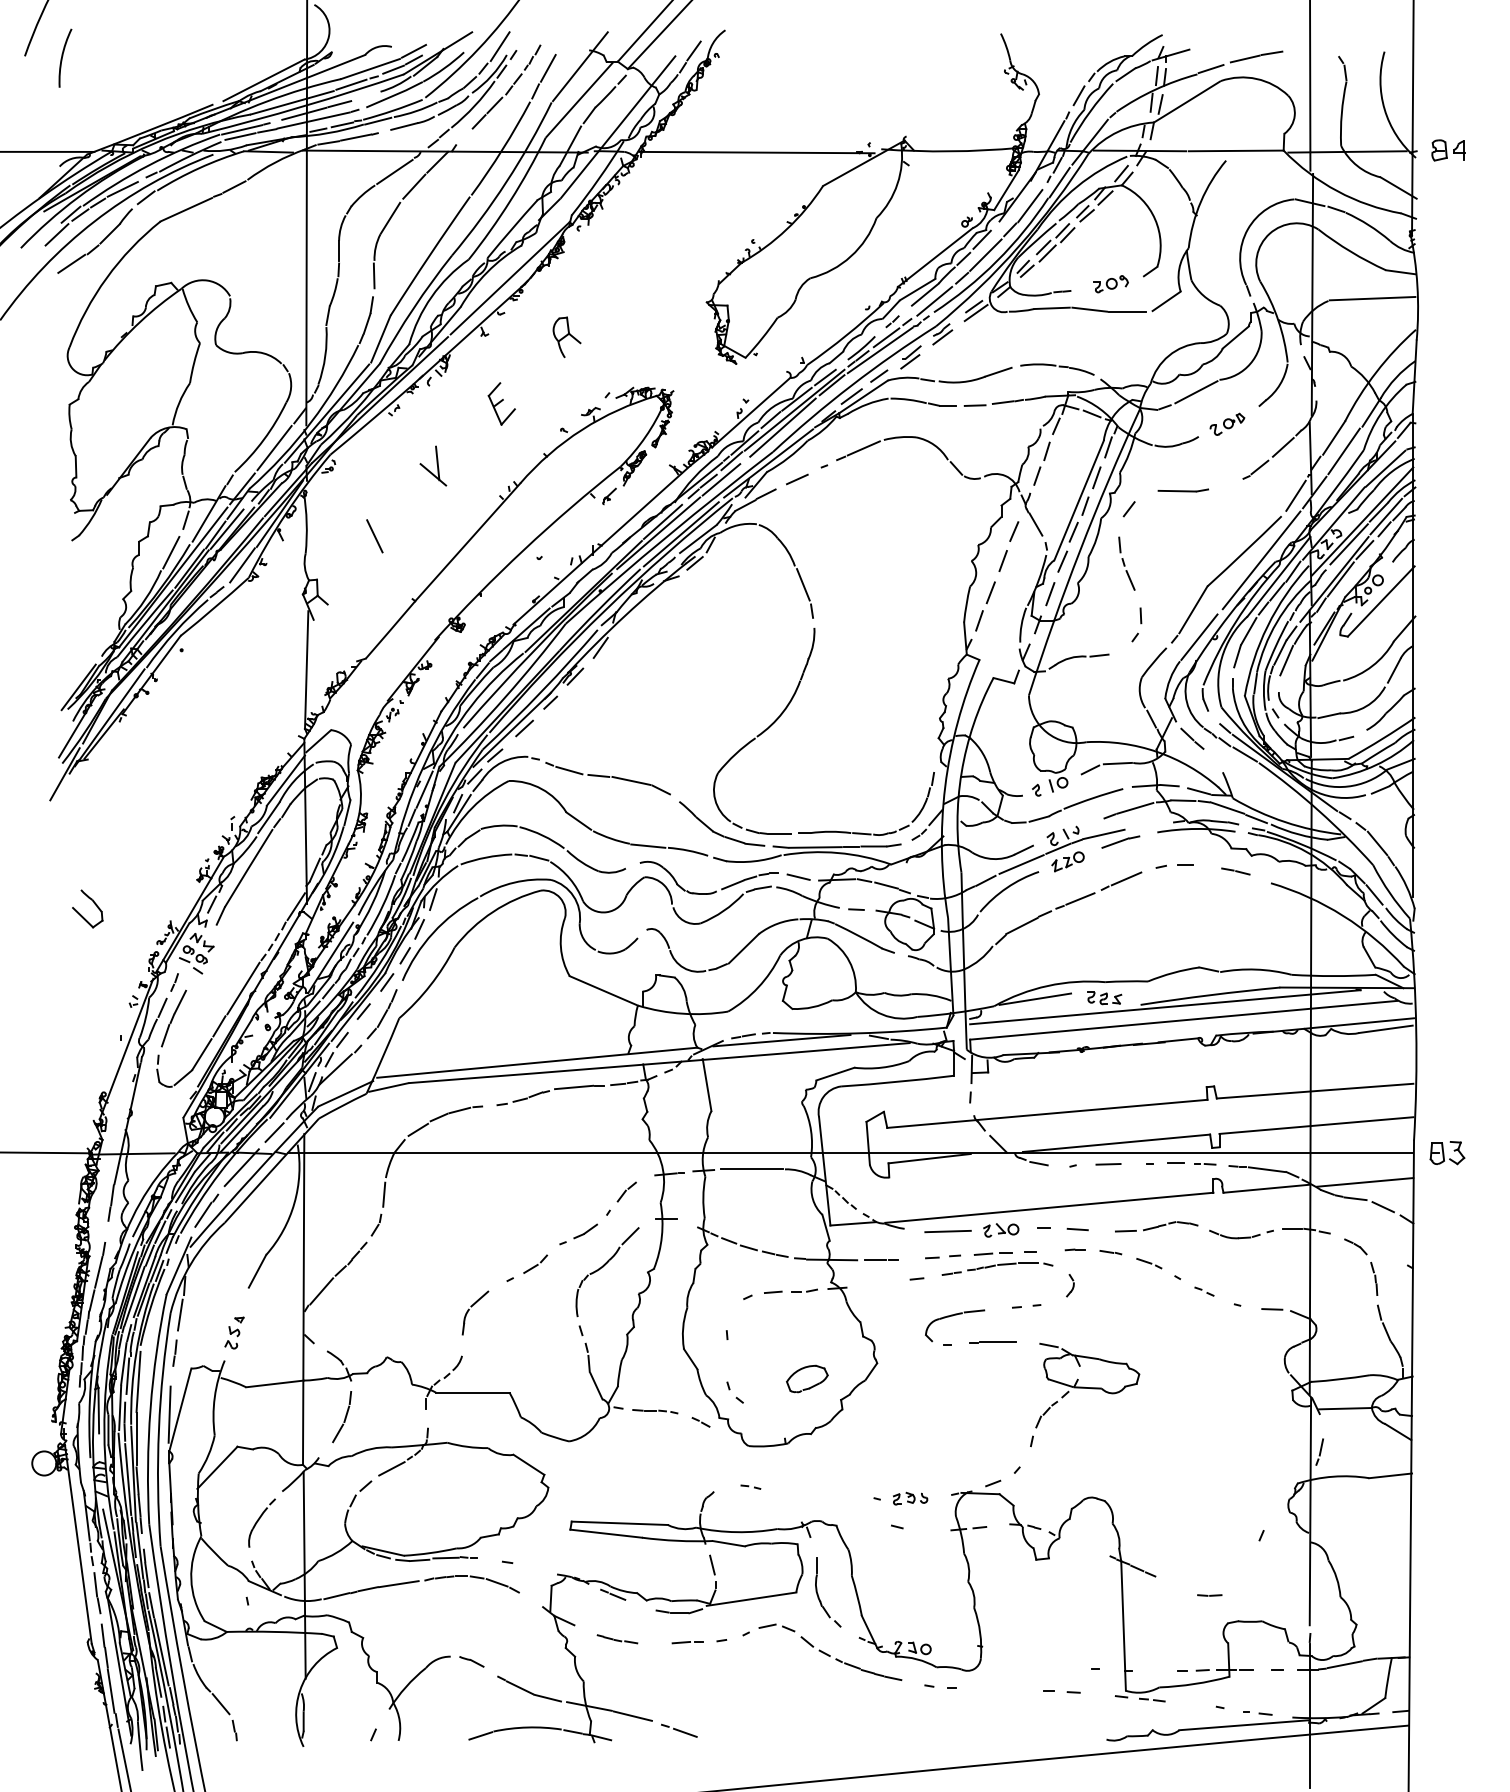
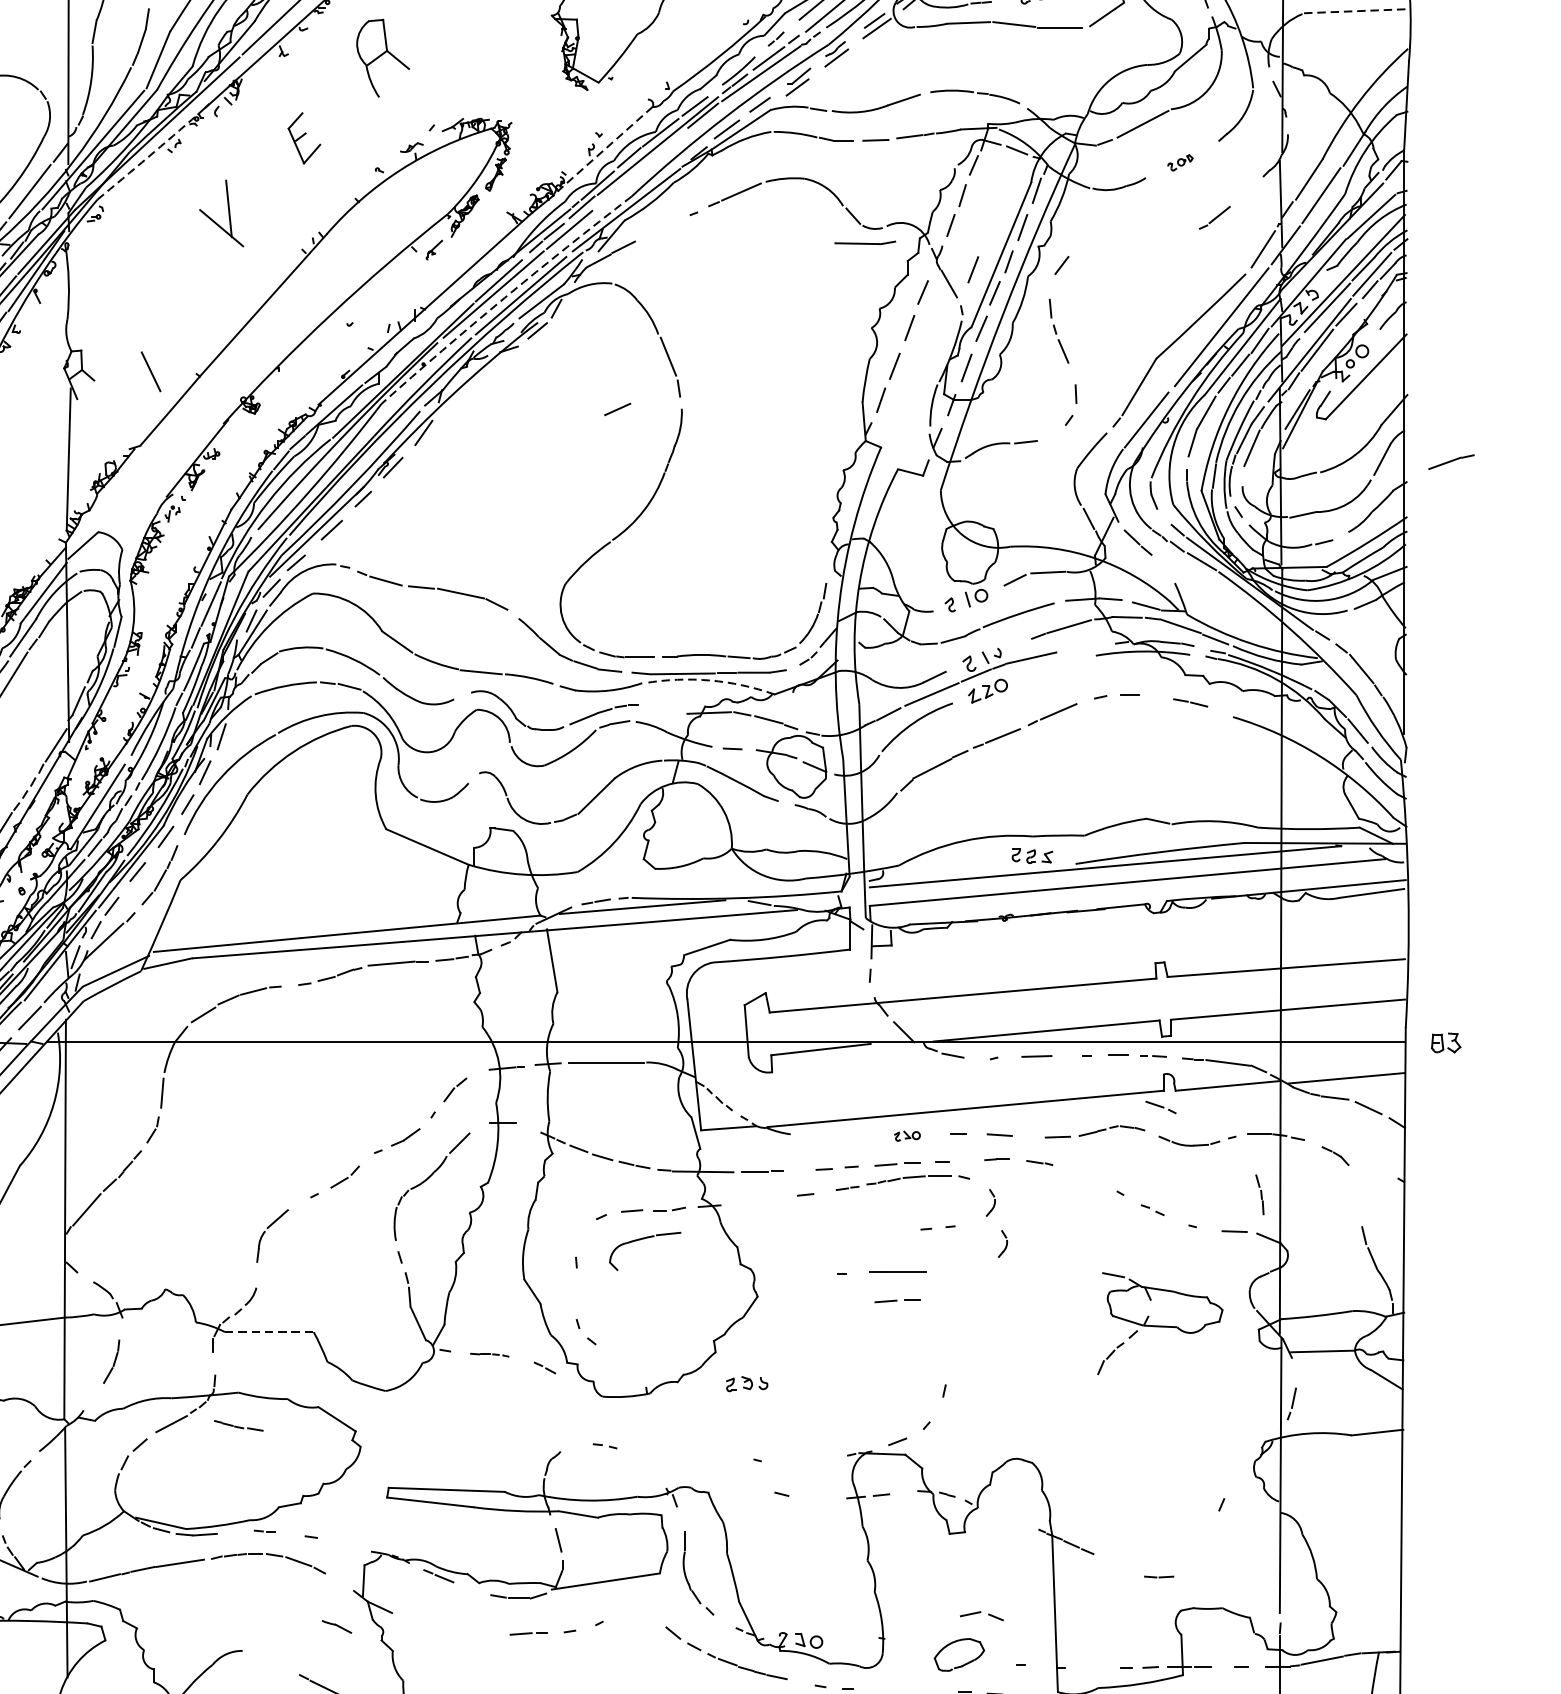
line: (1372, 298) -> (1355, 11), solid -> dashed
part: (566, 337) -> (382, 58), size x1.6
line: (750, 412) -> (604, 148), solid -> dashed
arc: (372, 419) -> (148, 157), solid -> dashed
part: (1227, 423) -> (1180, 161), size x0.6
line: (782, 427) -> (643, 166), removed
line: (1282, 447) -> (1246, 190), removed
part: (433, 465) -> (221, 212), size x1.4
line: (797, 479) -> (617, 409), moved
part: (1182, 490) -> (864, 242), moved
line: (1055, 512) -> (972, 269), added
line: (374, 536) -> (150, 372), moved
arc: (667, 536) -> (504, 298), solid -> dashed
part: (1120, 841) -> (1451, 461), moved
arc: (838, 852) -> (710, 679), solid -> dashed
line: (798, 876) -> (662, 708), removed
line: (1035, 998) -> (948, 856), removed
part: (1447, 1153) -> (1446, 1043), size x0.7
part: (1001, 1230) -> (907, 1136), size x0.6
line: (947, 1231) -> (842, 1137), removed
part: (1149, 1263) -> (1161, 1107), moved
part: (1374, 1278) -> (1260, 1194), moved
part: (952, 1316) -> (642, 1240), moved
part: (1080, 1319) -> (1003, 1243), added
part: (992, 1366) -> (896, 1300), added
part: (807, 1378) -> (959, 1654), moved
part: (1087, 1385) -> (1160, 1323), moved
line: (472, 1392) -> (268, 1331), solid -> dashed
part: (655, 1411) -> (489, 1354), size x0.7
part: (342, 1417) -> (112, 1362), size x0.7
part: (910, 1498) -> (747, 1383), moved
line: (445, 1557) -> (236, 1531), removed
part: (776, 1627) -> (981, 1615), moved
part: (617, 1639) -> (238, 1426), moved
part: (471, 1661) -> (336, 1626), moved

